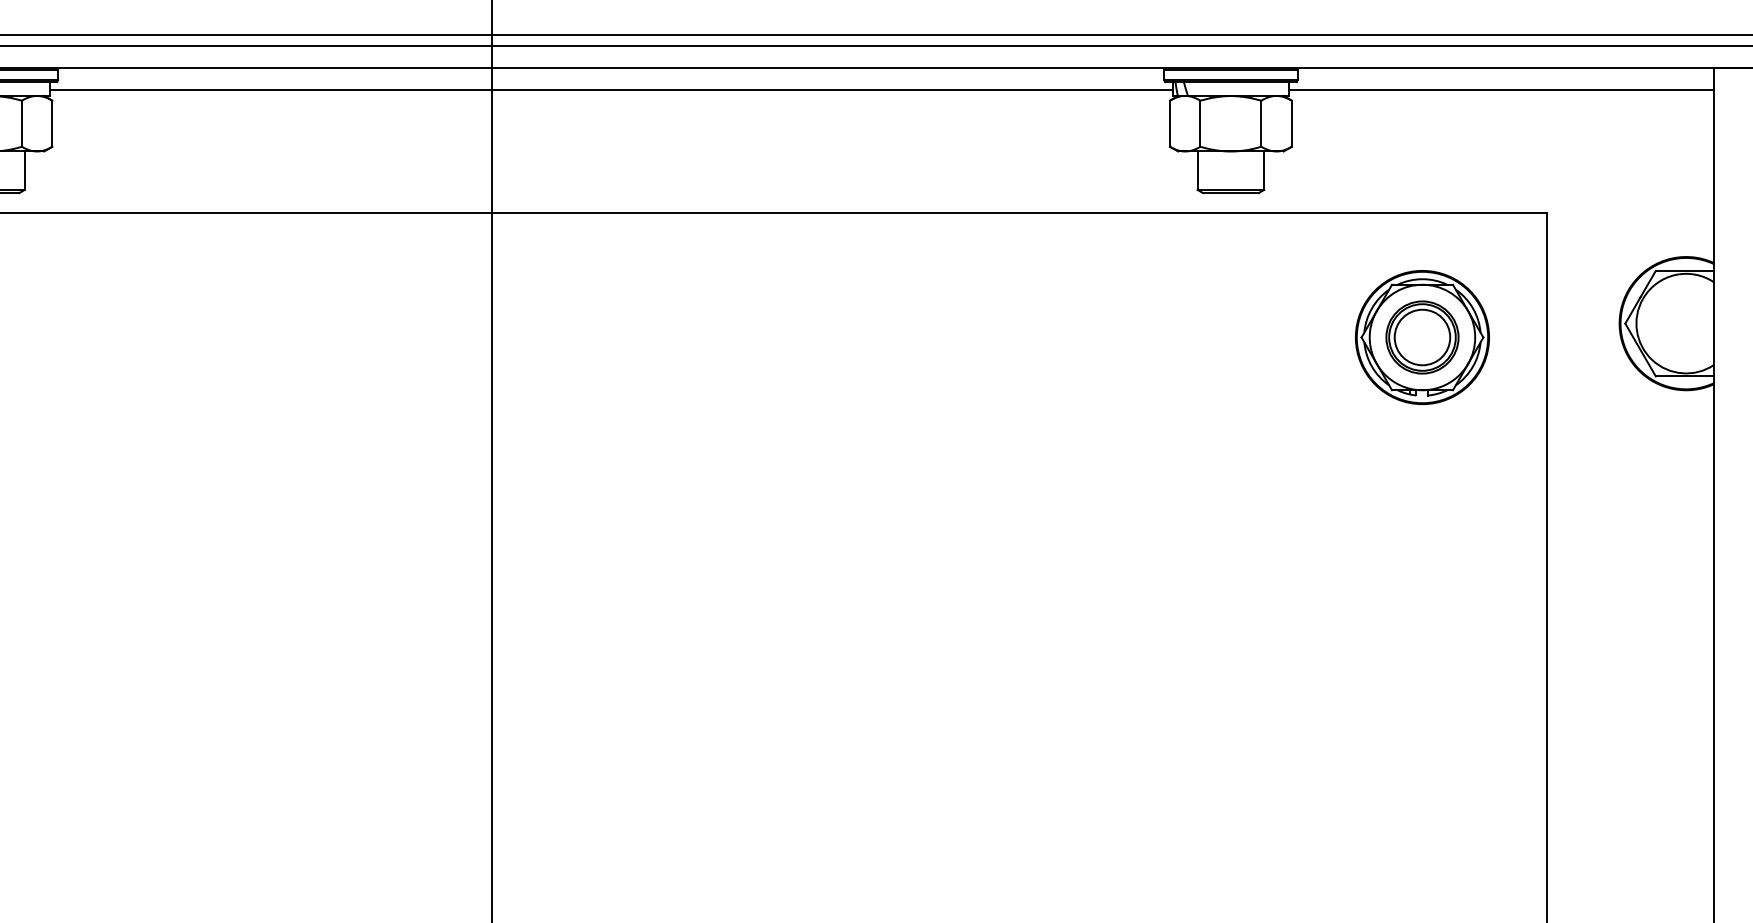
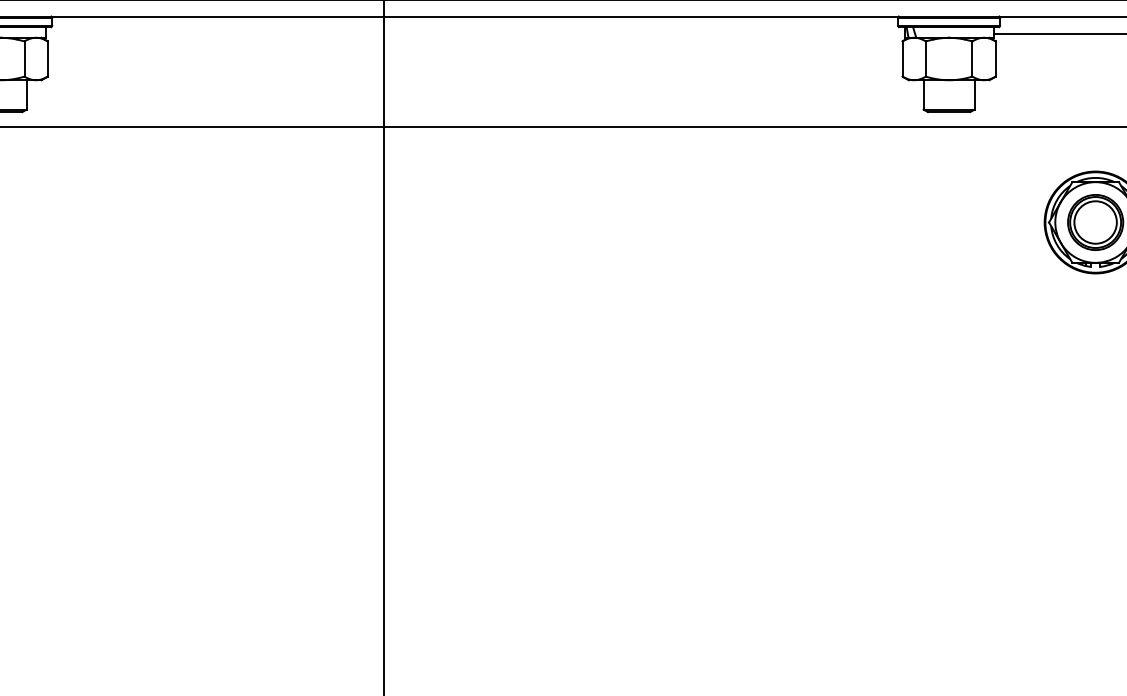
line: (610, 90) -> (474, 33), removed

